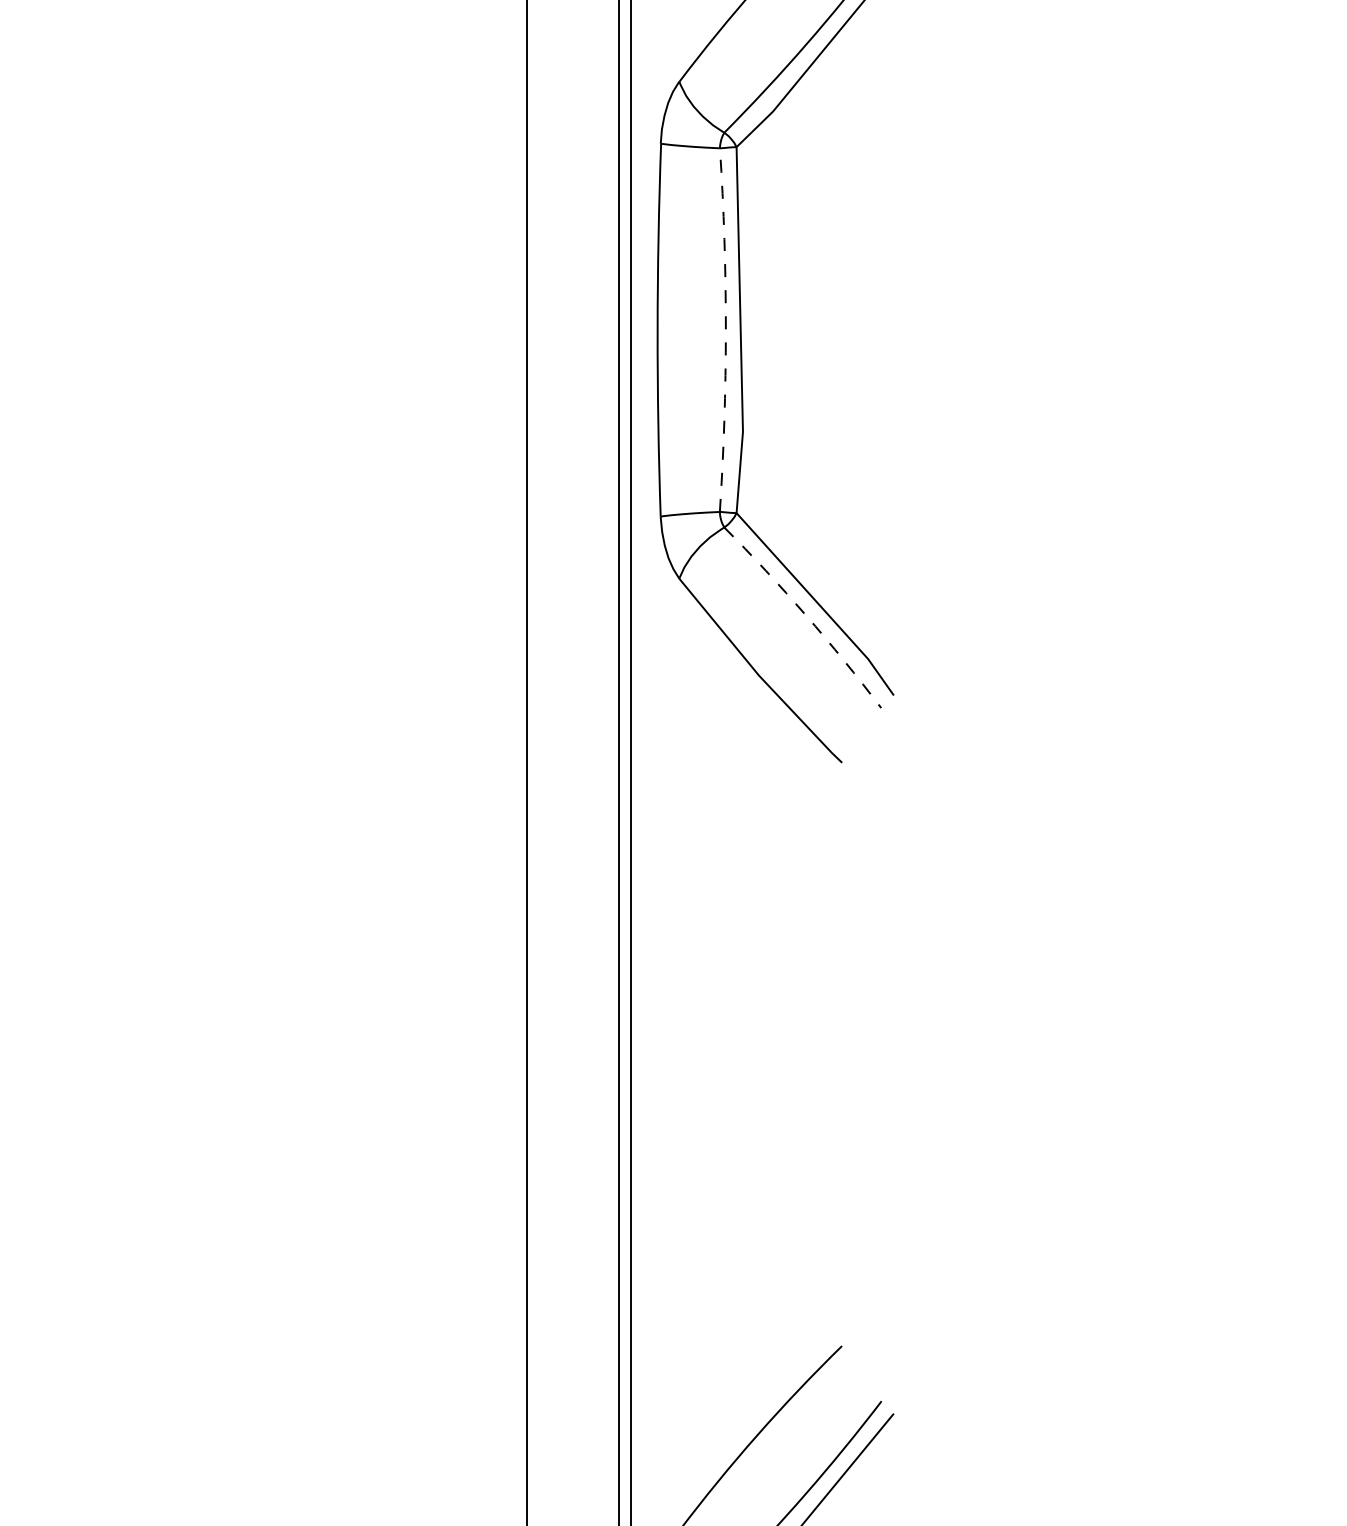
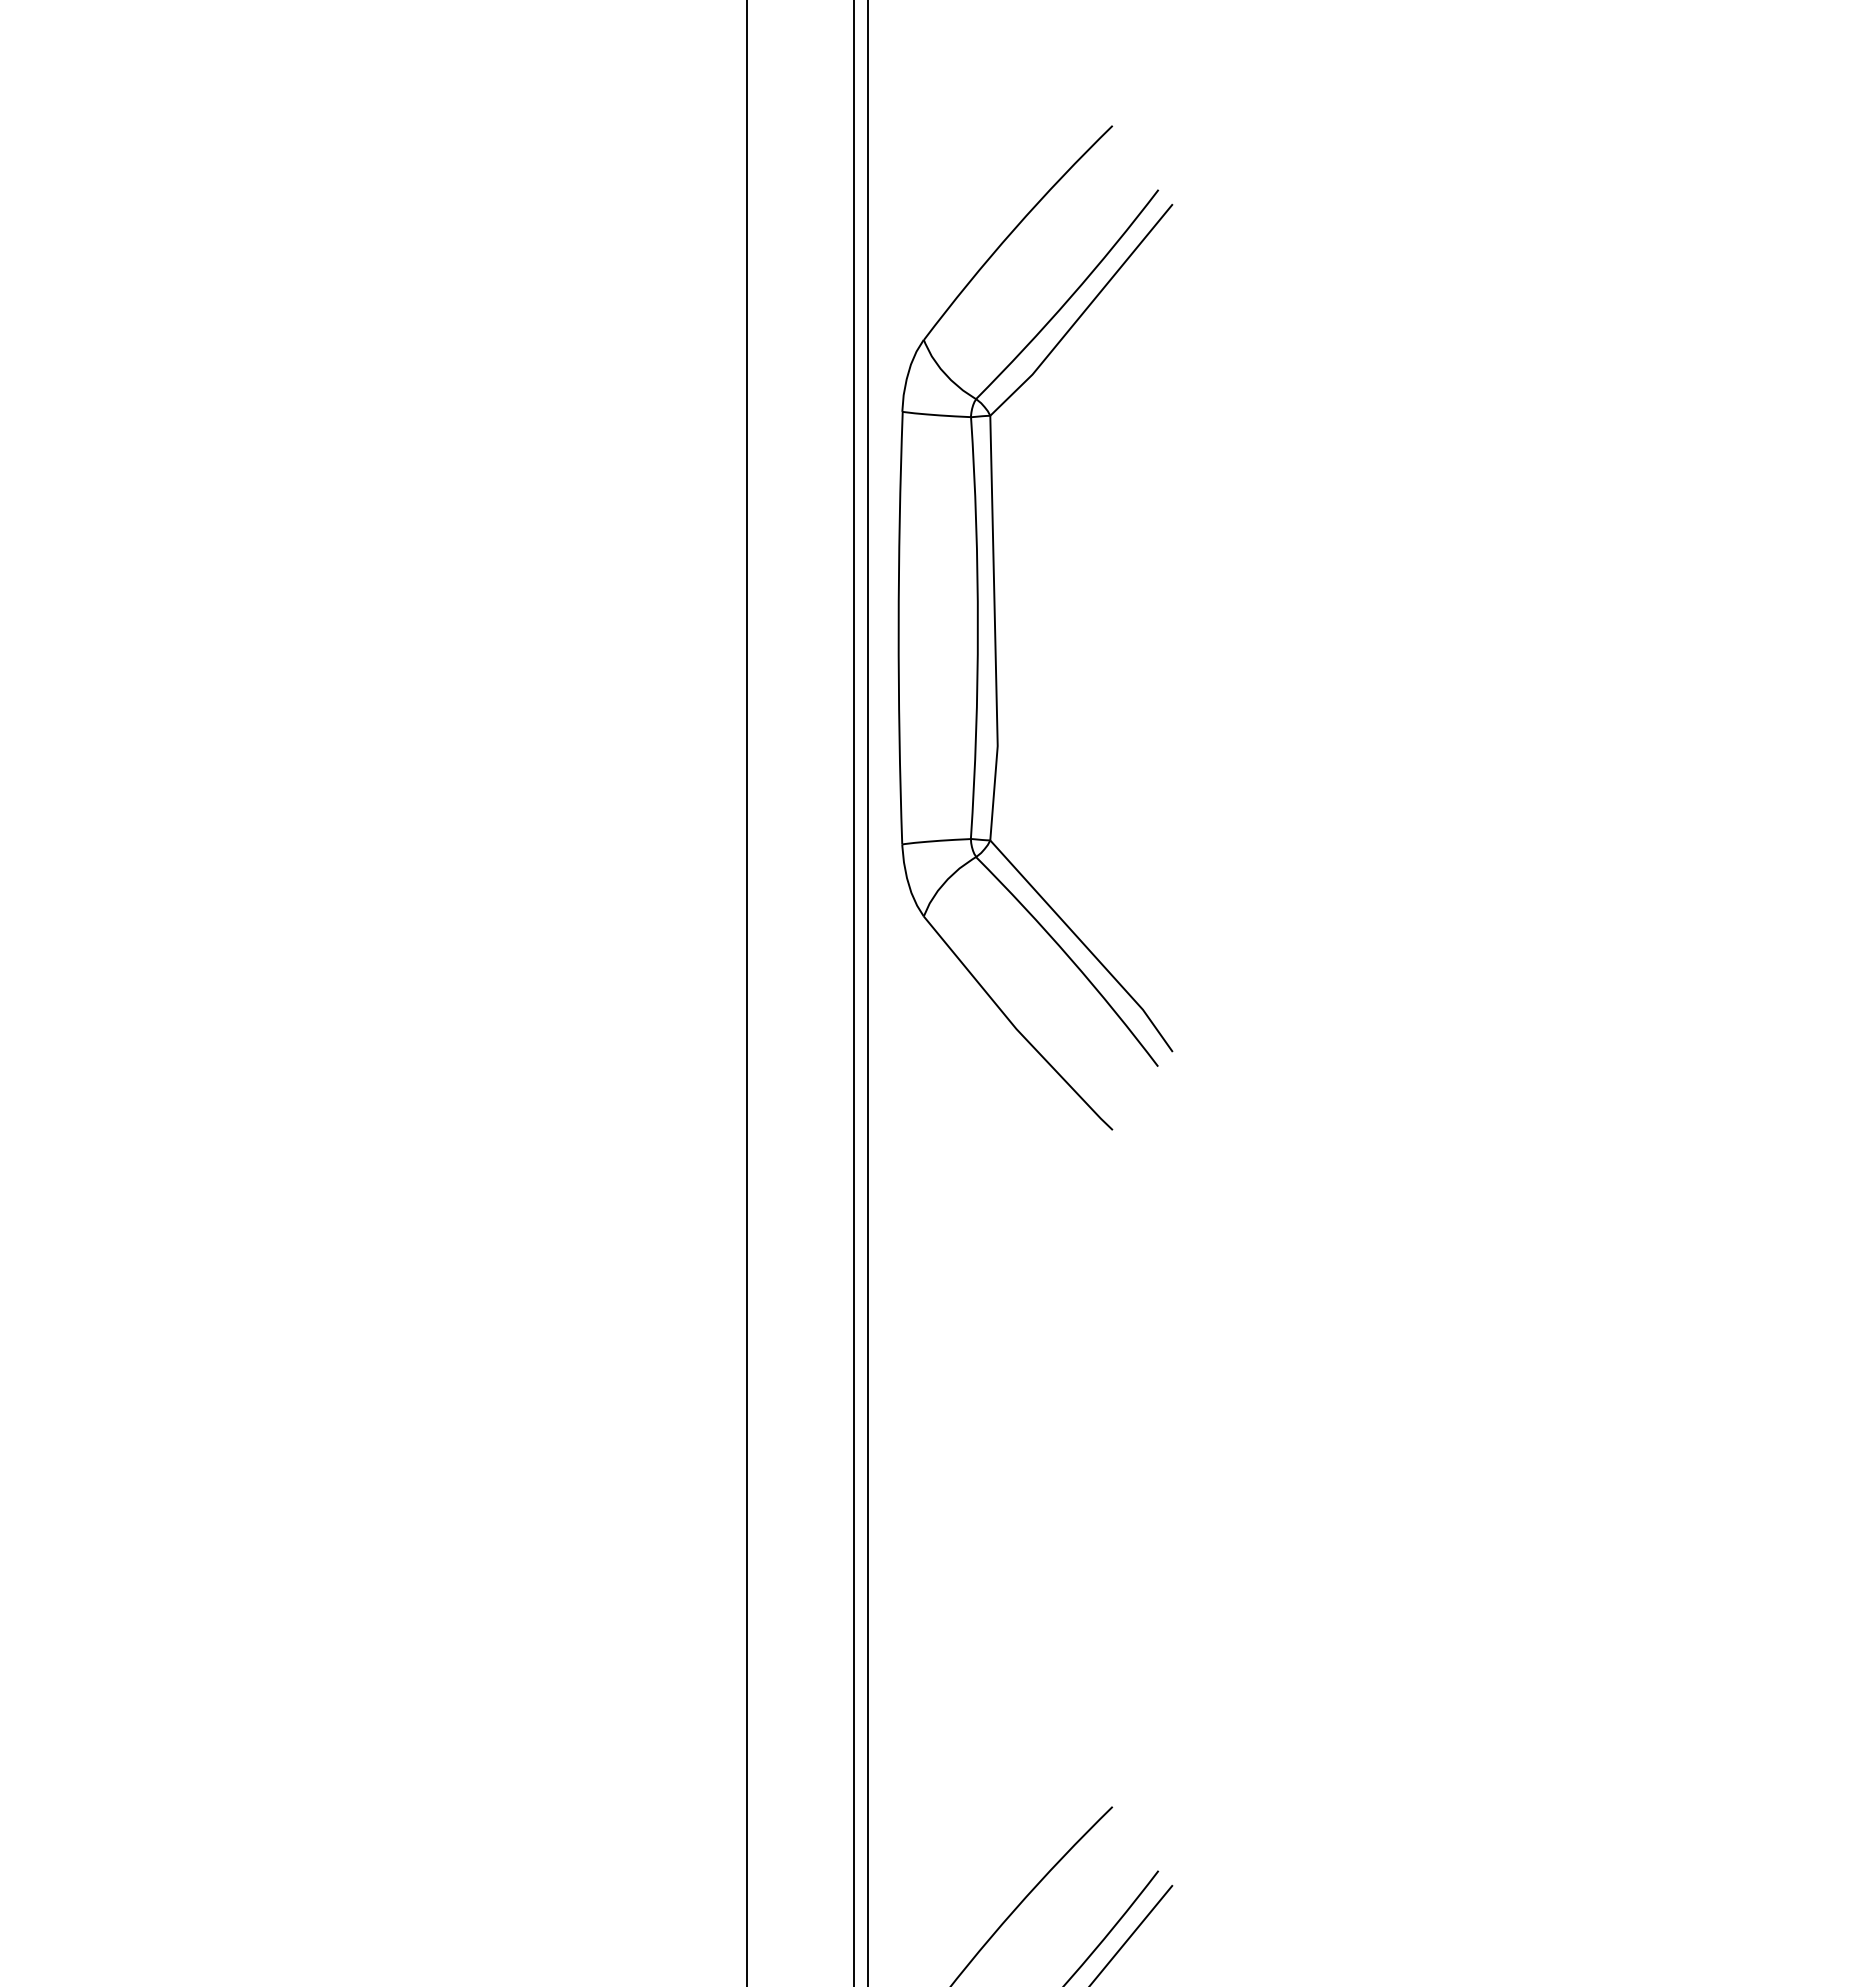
arc: (725, 330) -> (977, 628), dashed -> solid
arc: (805, 614) -> (1070, 958), dashed -> solid

